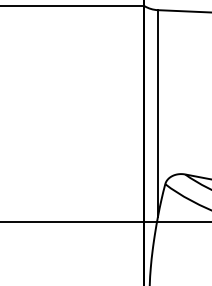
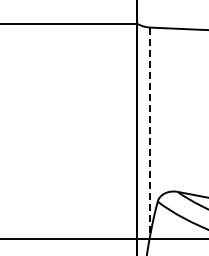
line: (157, 113) -> (149, 130), solid -> dashed

